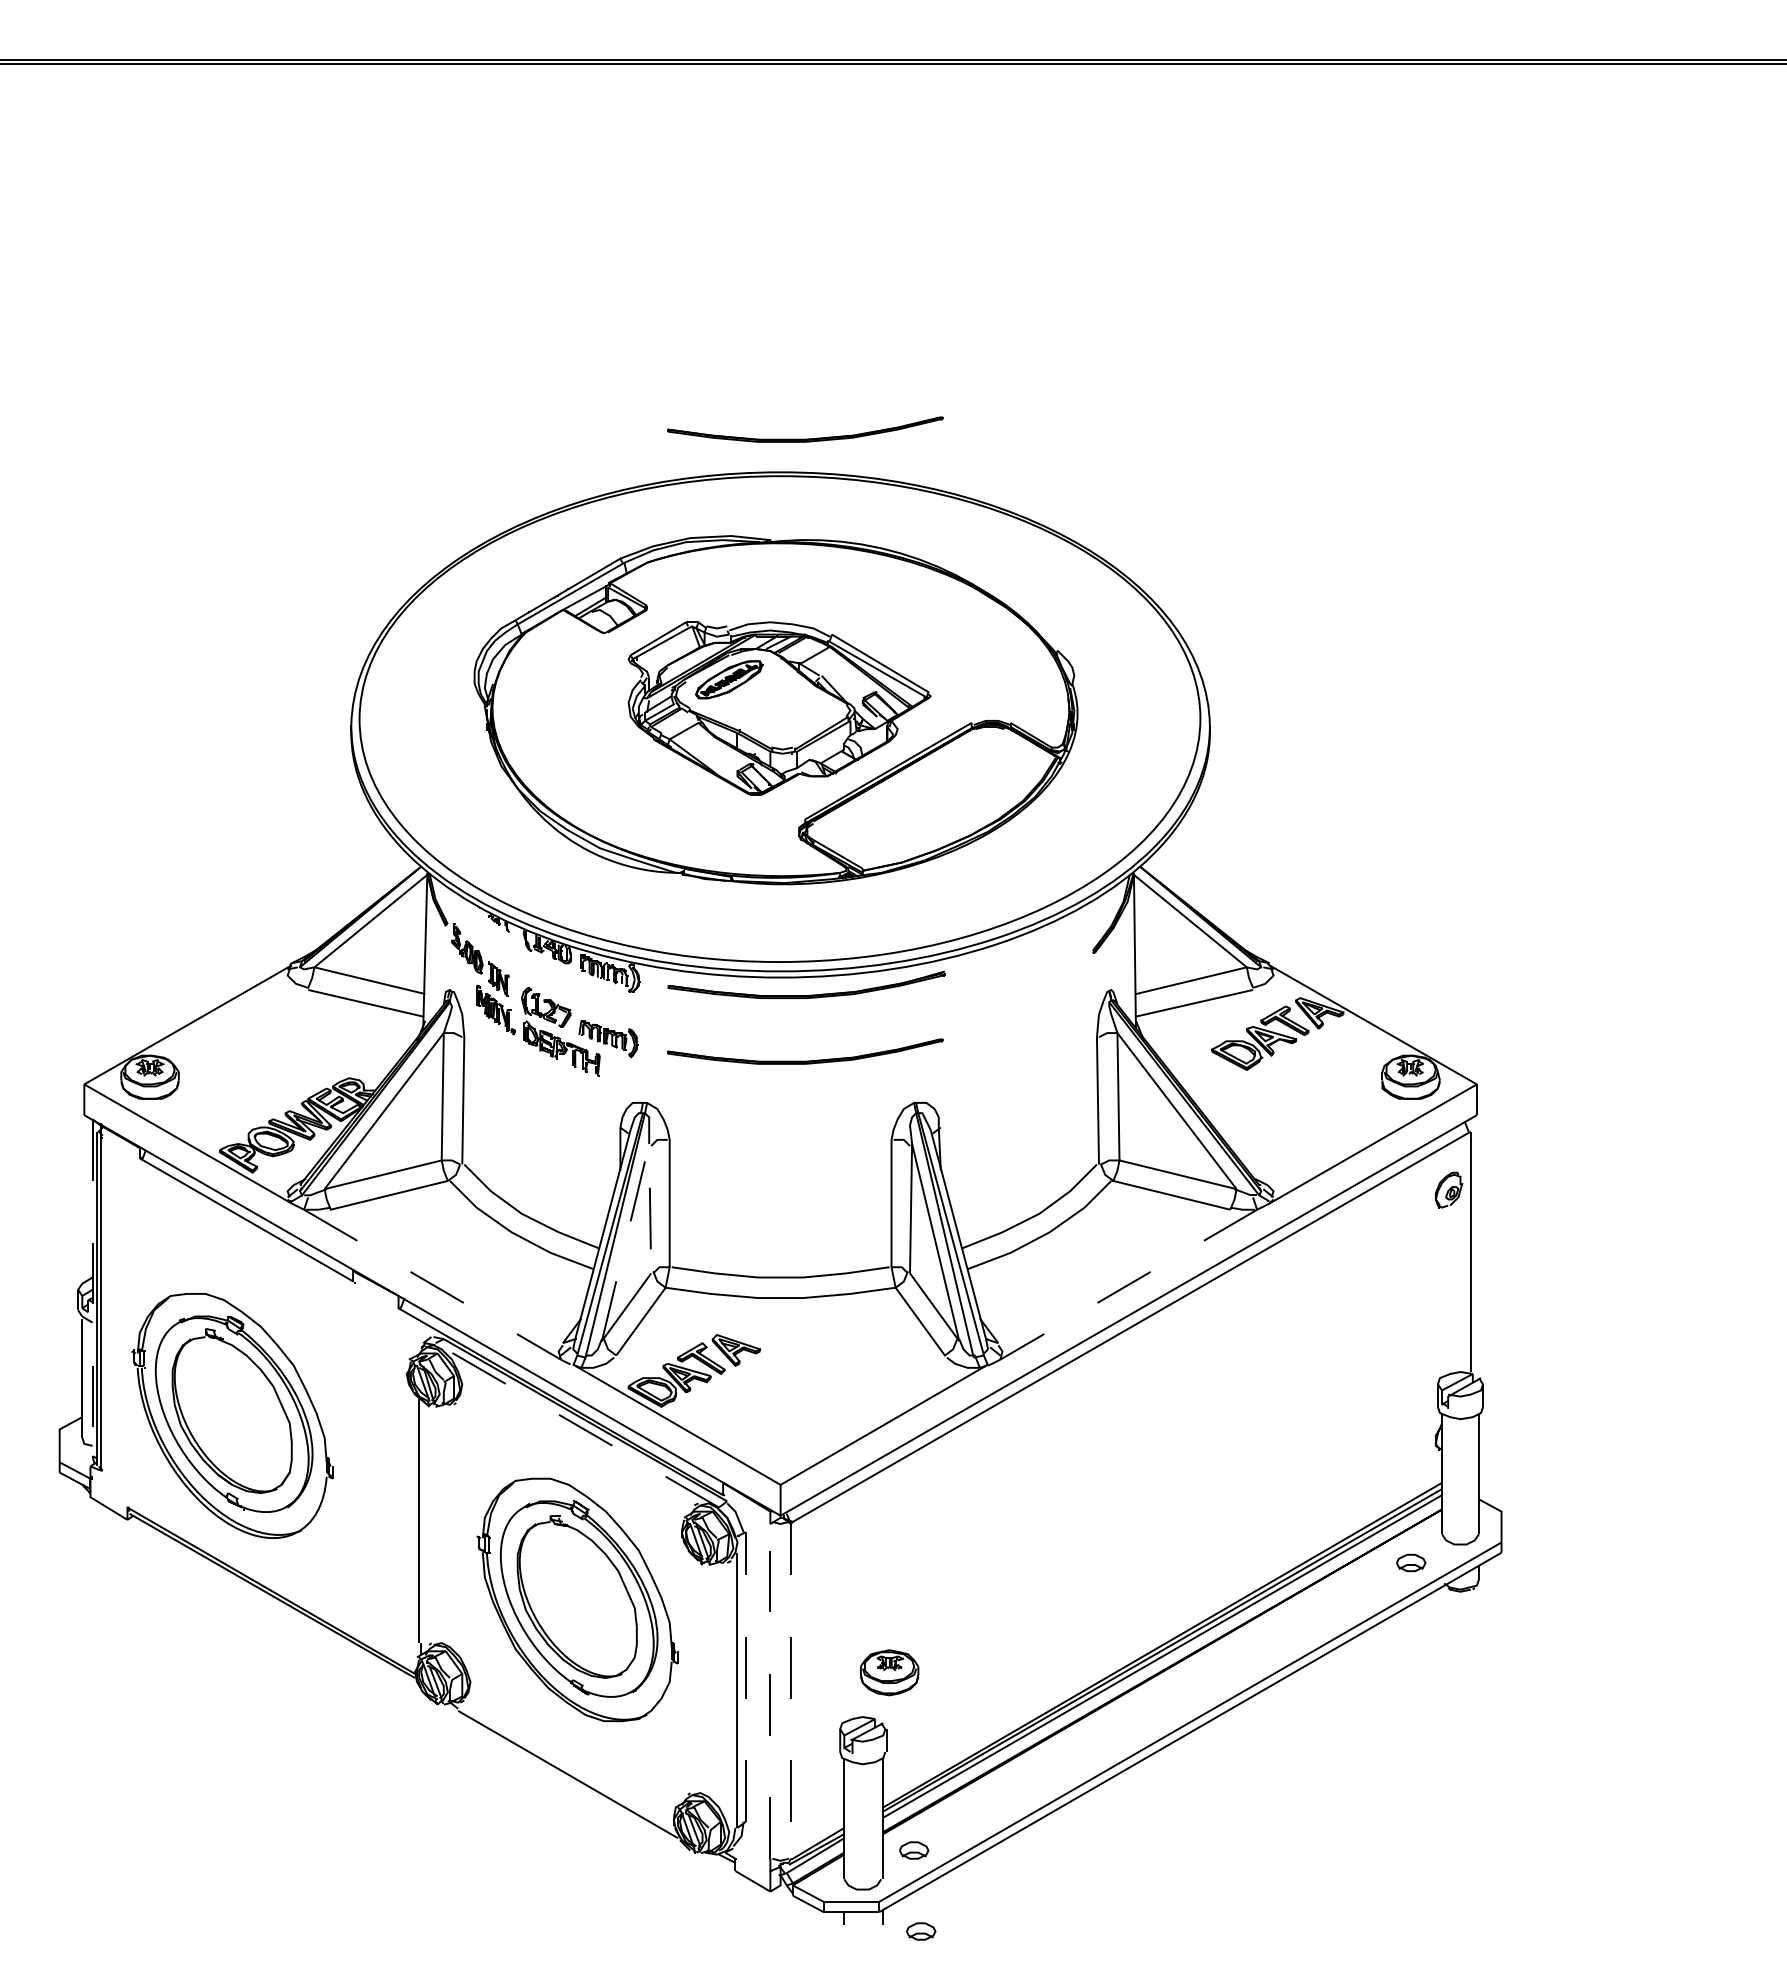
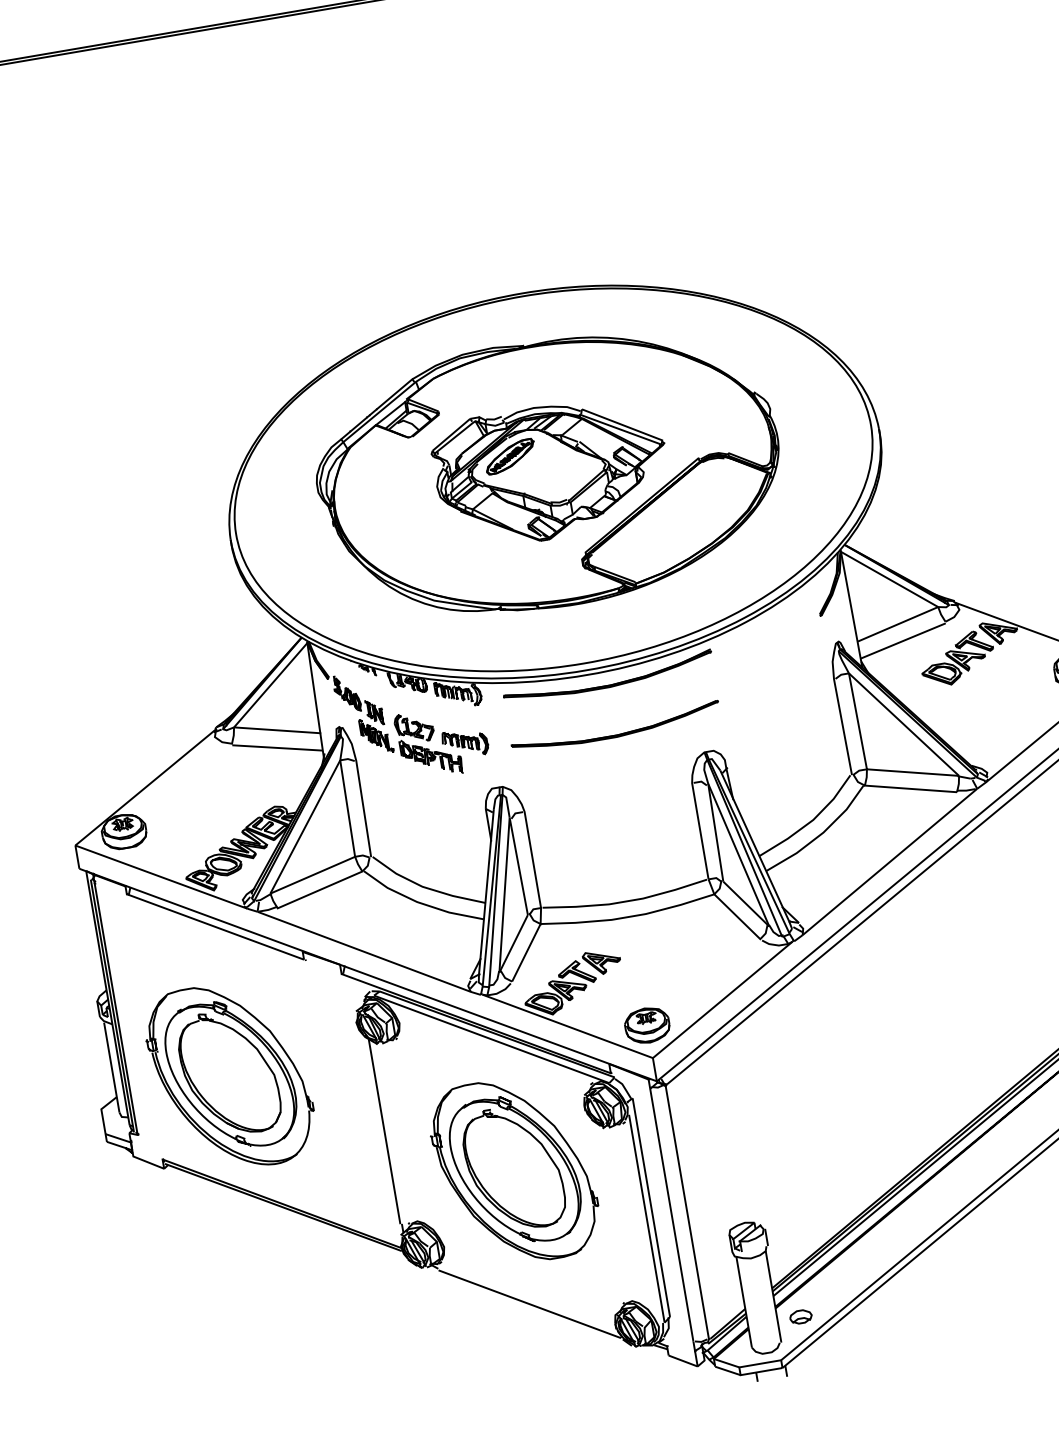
part: (805, 438) -> (536, 264), removed
line: (640, 1178) -> (507, 844), dashed -> solid
line: (1128, 1284) -> (889, 861), dashed -> solid
line: (92, 1288) -> (107, 998), dashed -> solid
line: (439, 1288) -> (369, 953), dashed -> solid
line: (577, 1425) -> (491, 1039), dashed -> solid
part: (889, 1672) -> (647, 1025), moved
line: (745, 1676) -> (651, 1207), dashed -> solid
line: (790, 1685) -> (686, 1208), dashed -> solid
line: (770, 1690) -> (671, 1214), dashed -> solid
part: (921, 1931) -> (816, 1377), removed

